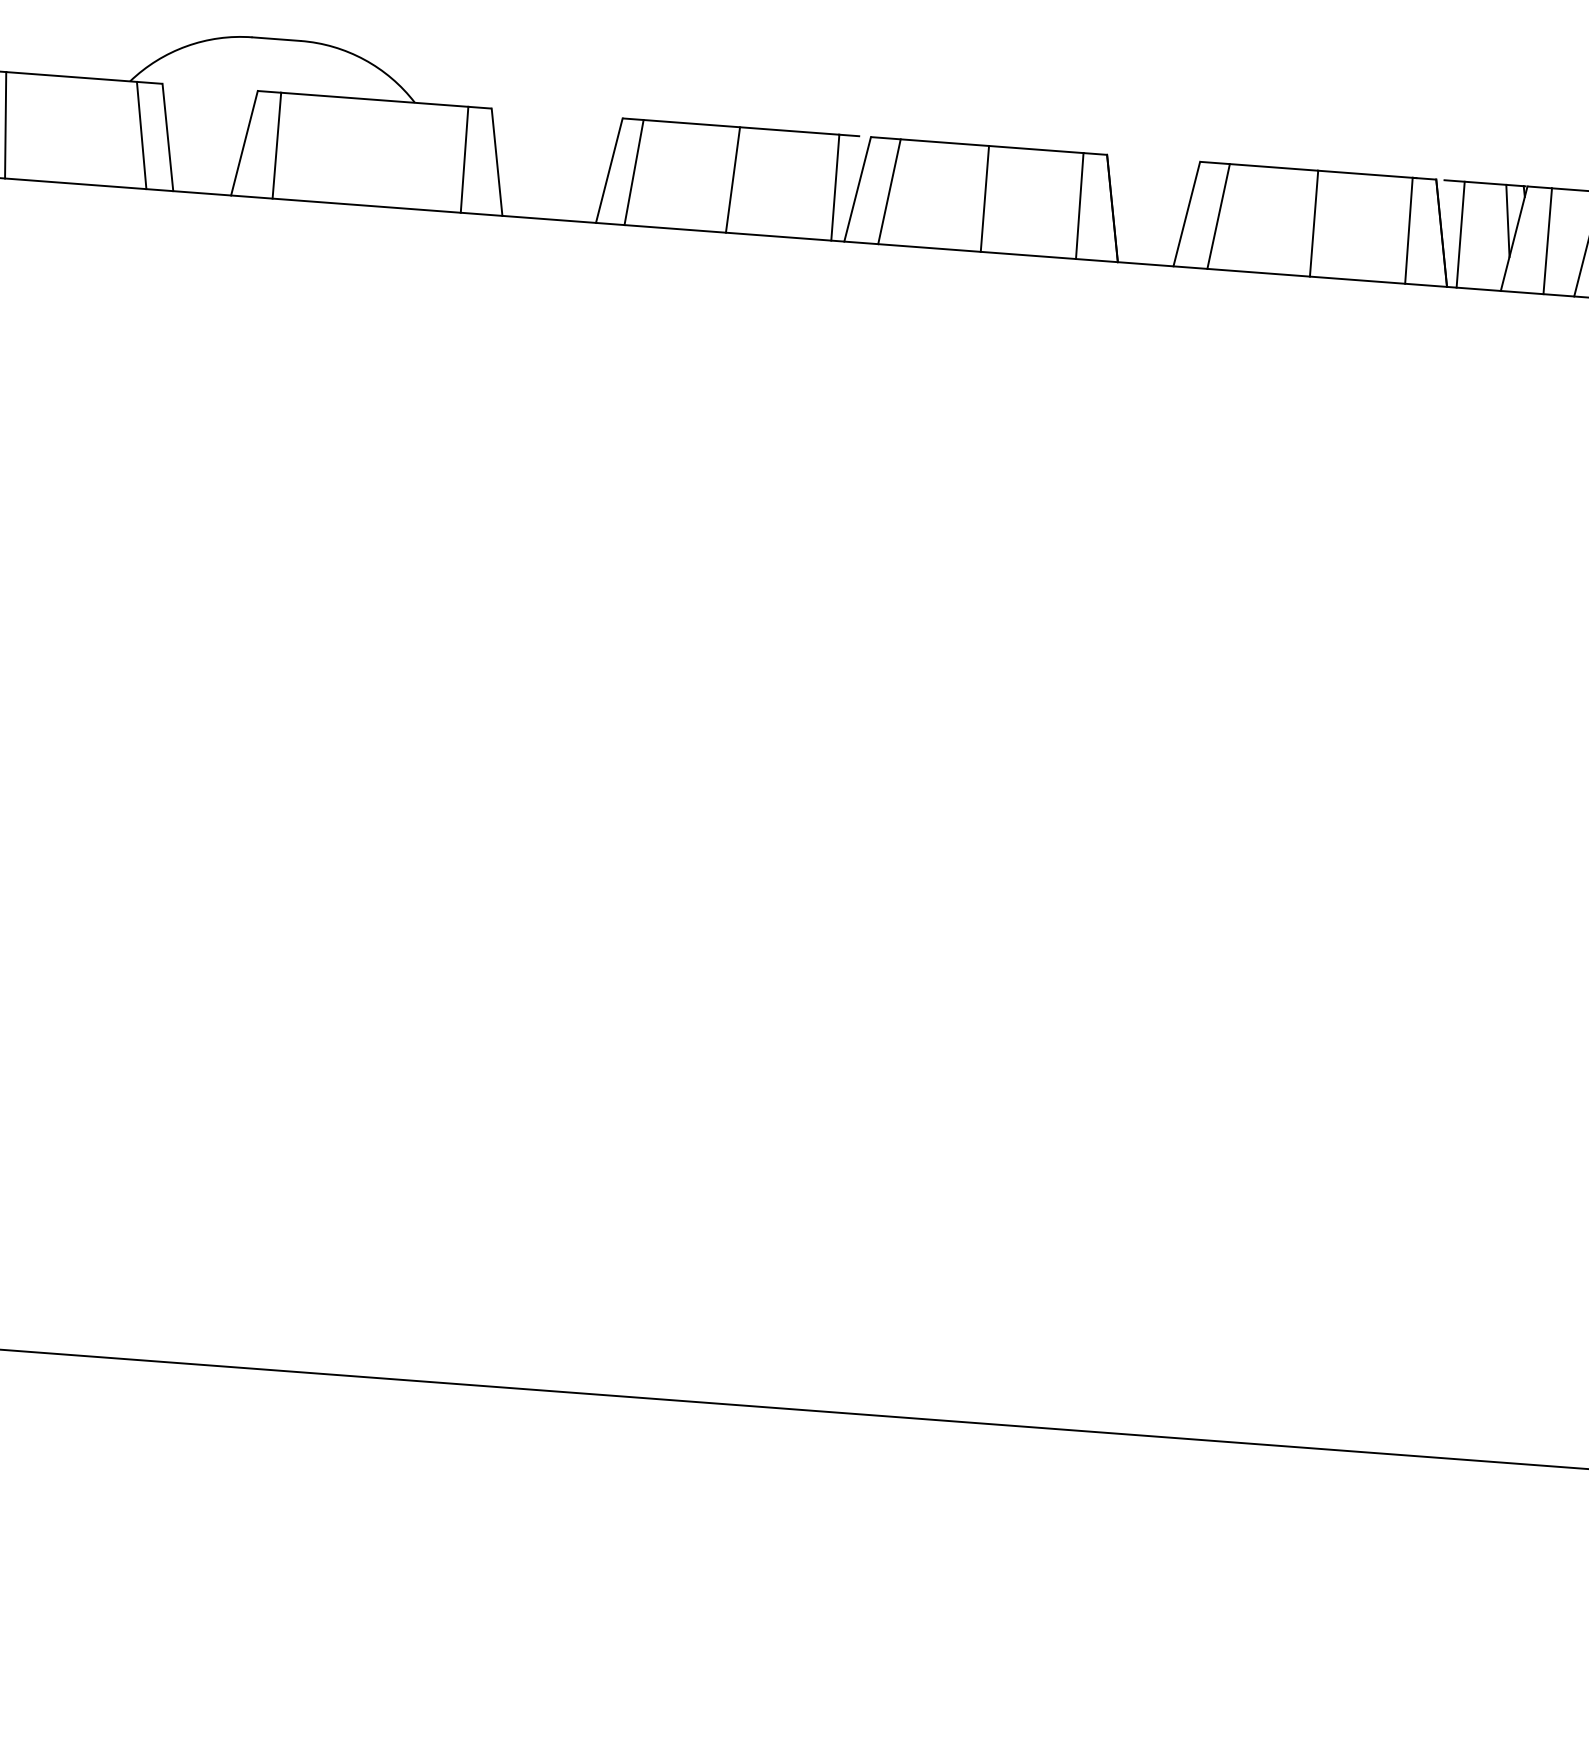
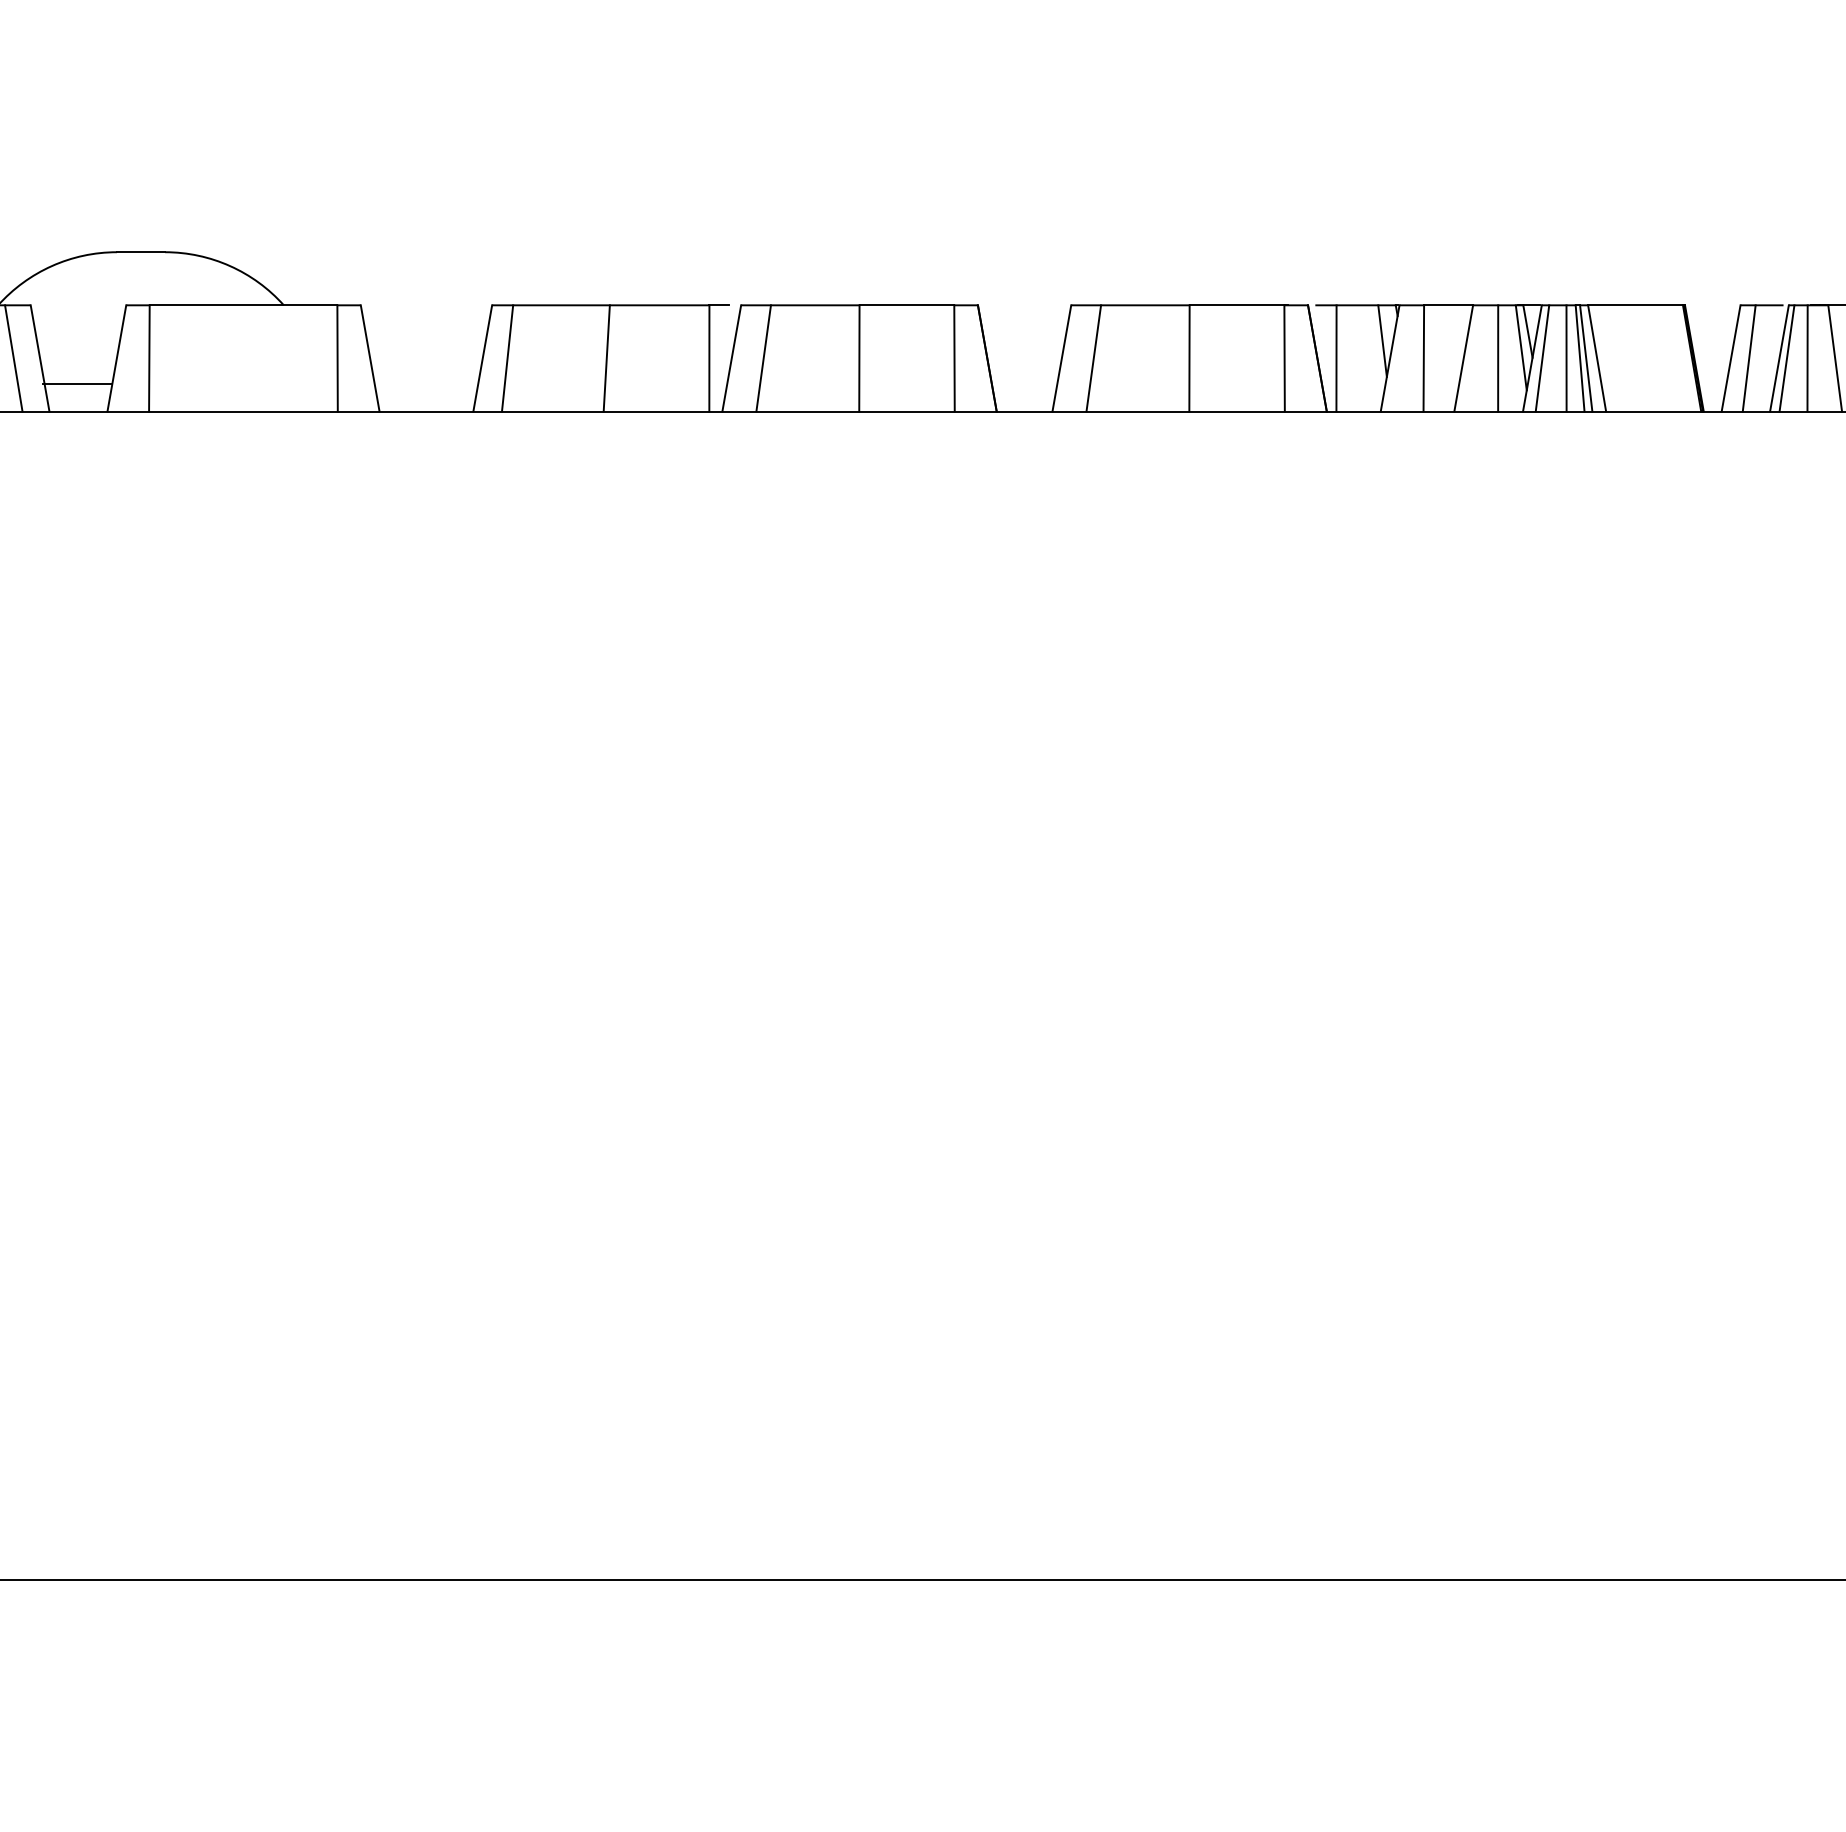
line: (203, 165) -> (77, 383), added

